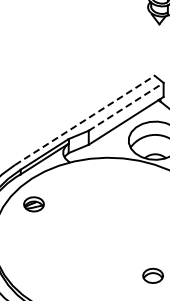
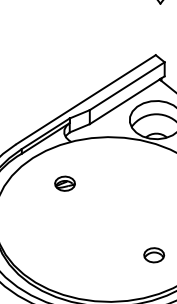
line: (126, 106) -> (127, 85), dashed -> solid
line: (84, 120) -> (85, 99), dashed -> solid
part: (33, 204) -> (64, 183), moved

